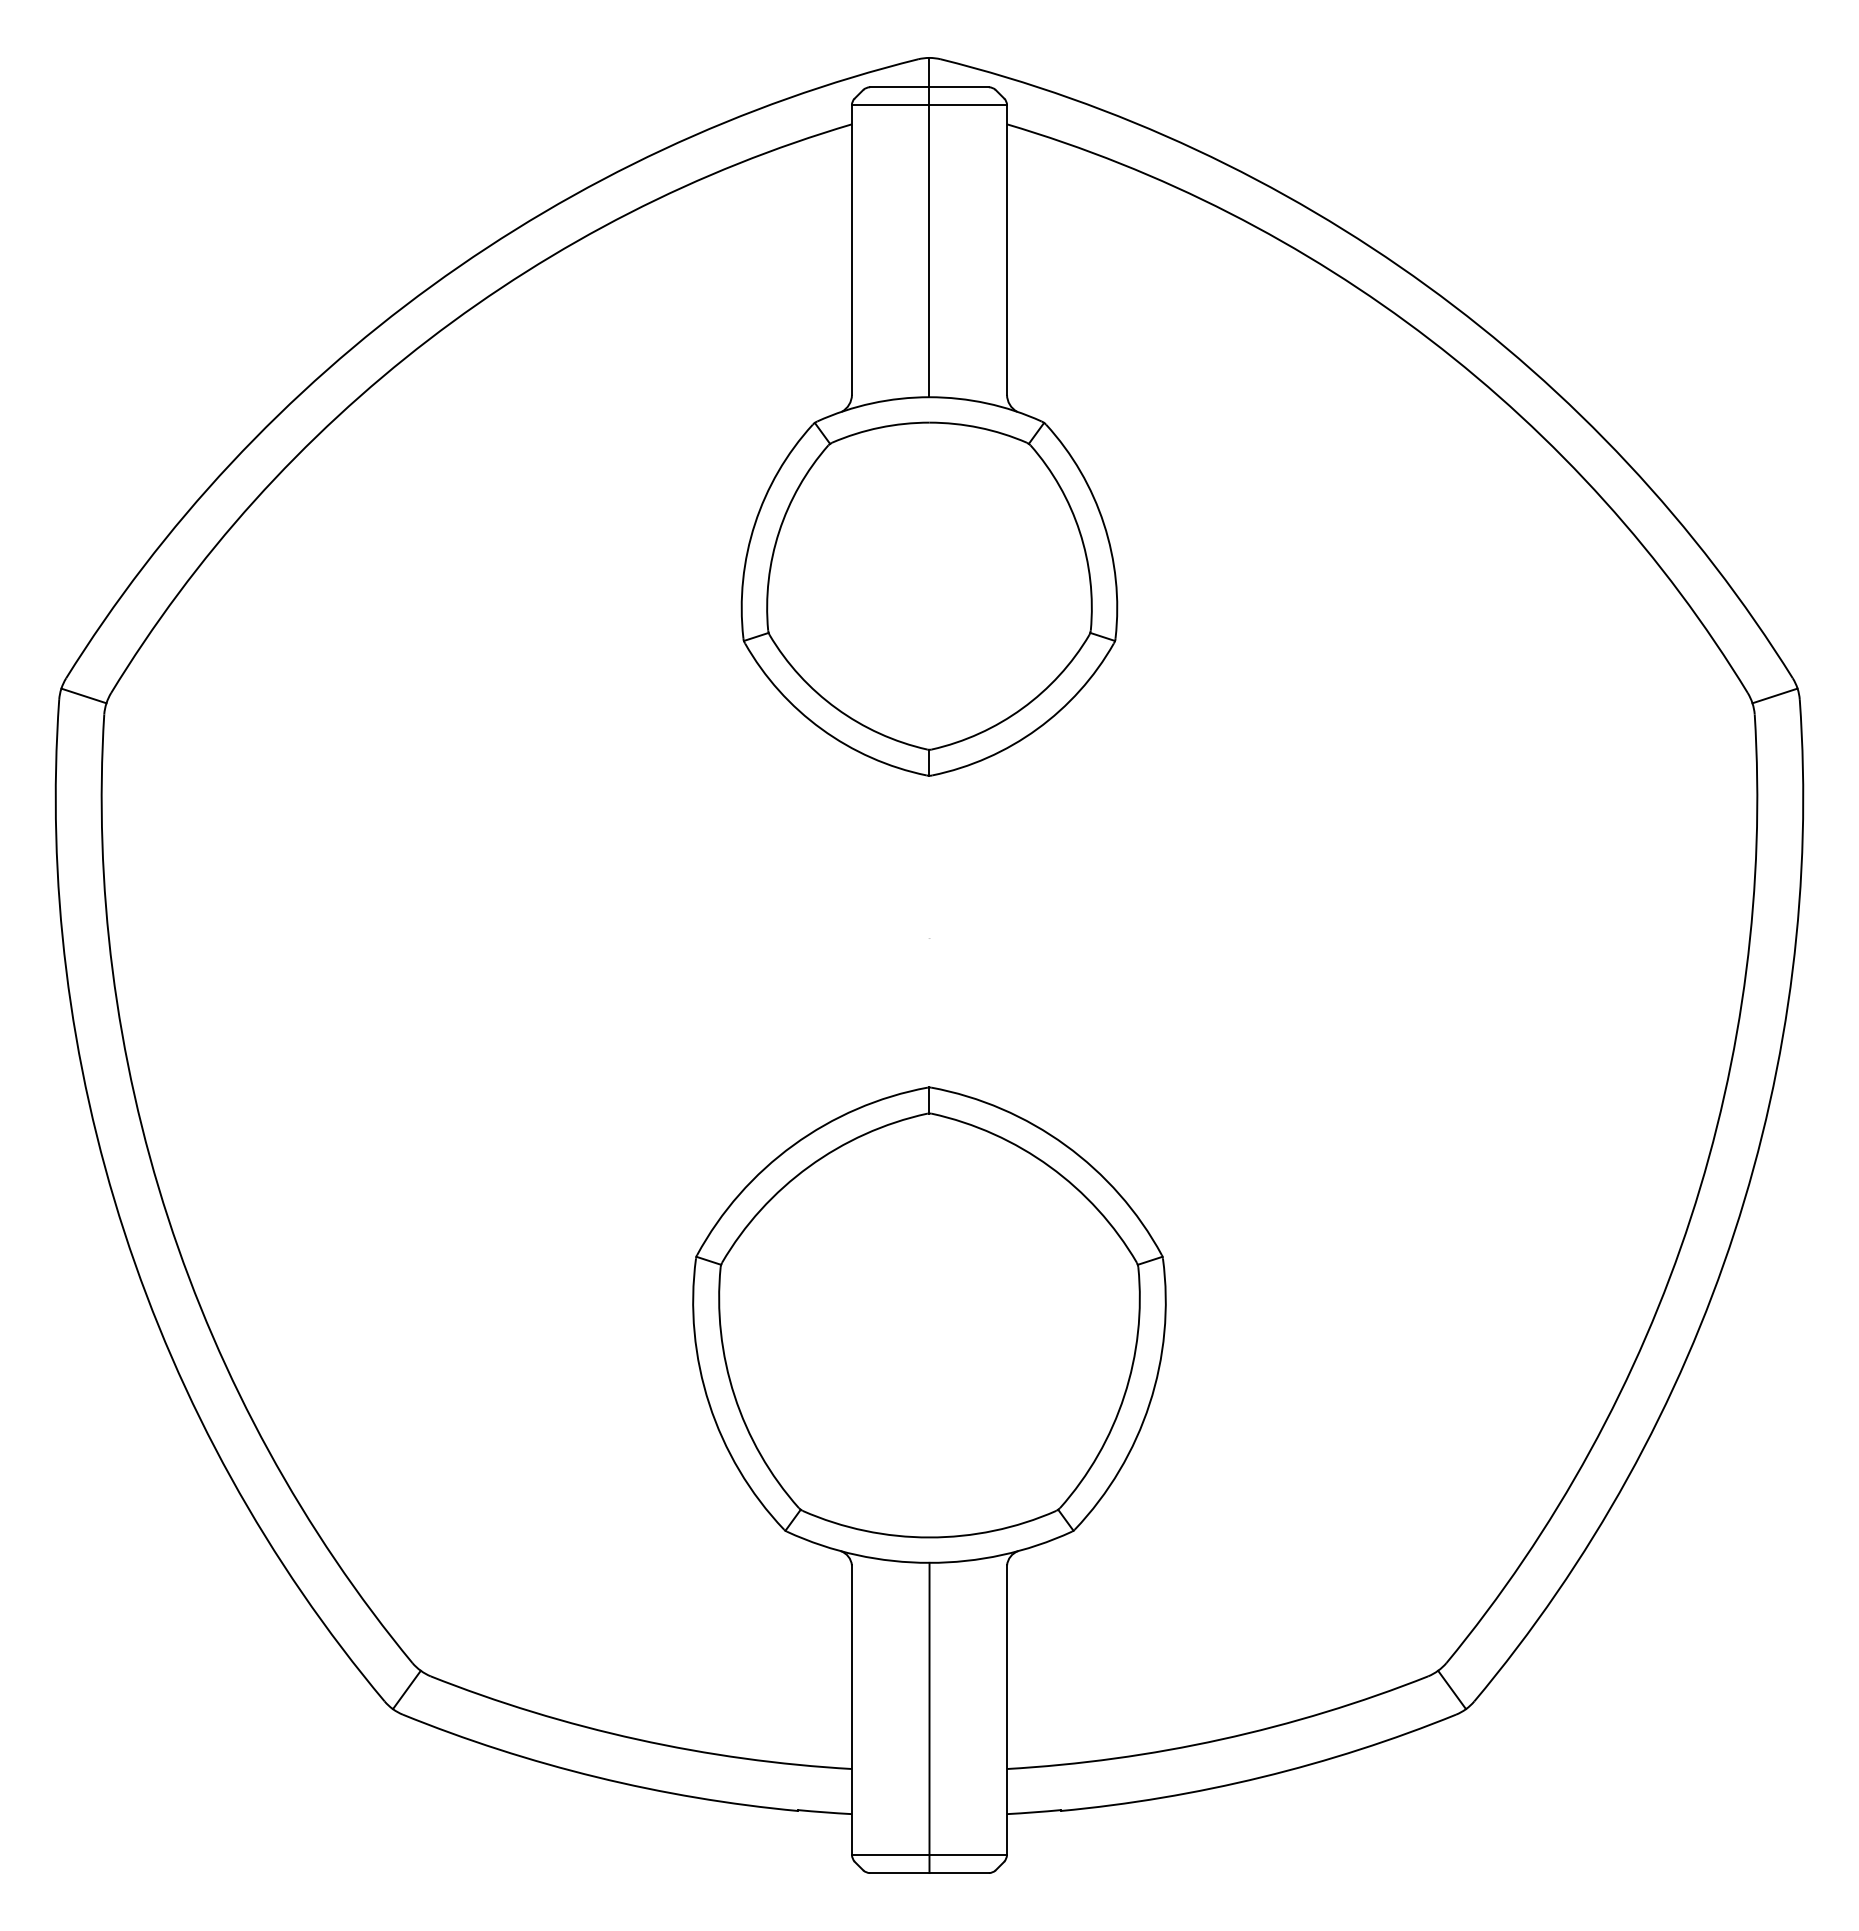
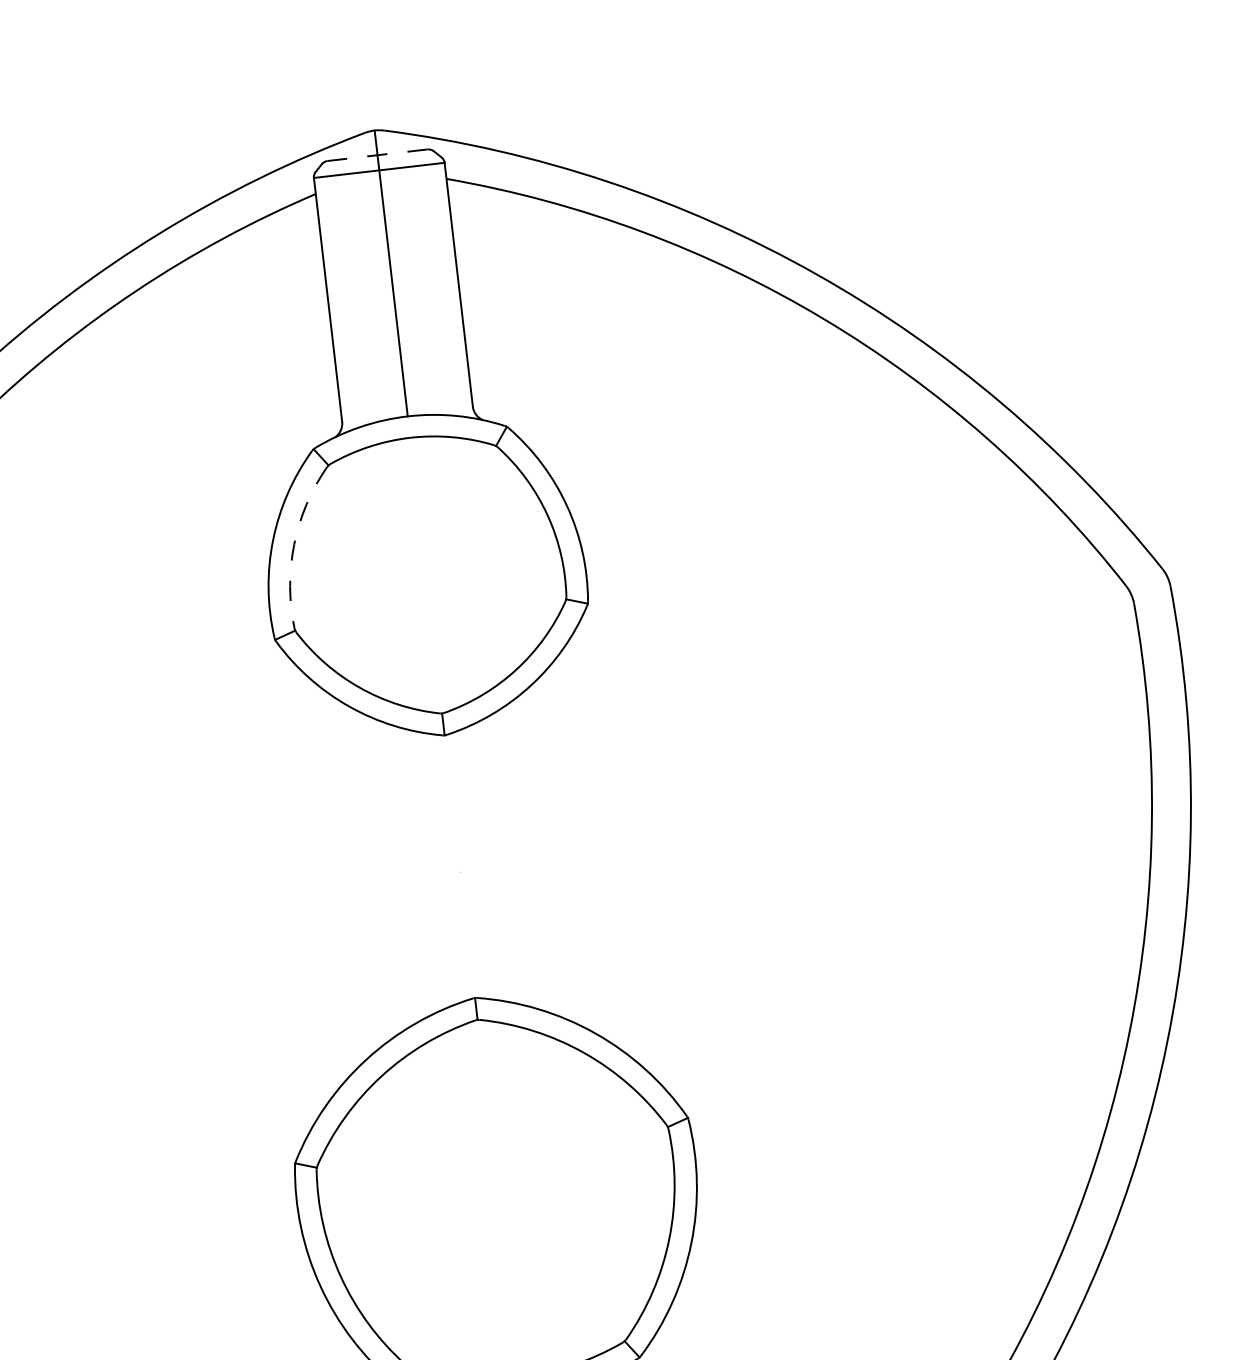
line: (928, 87) -> (376, 155), solid -> dashed
arc: (779, 531) -> (294, 544), solid -> dashed
line: (1774, 695) -> (1148, 585), removed

